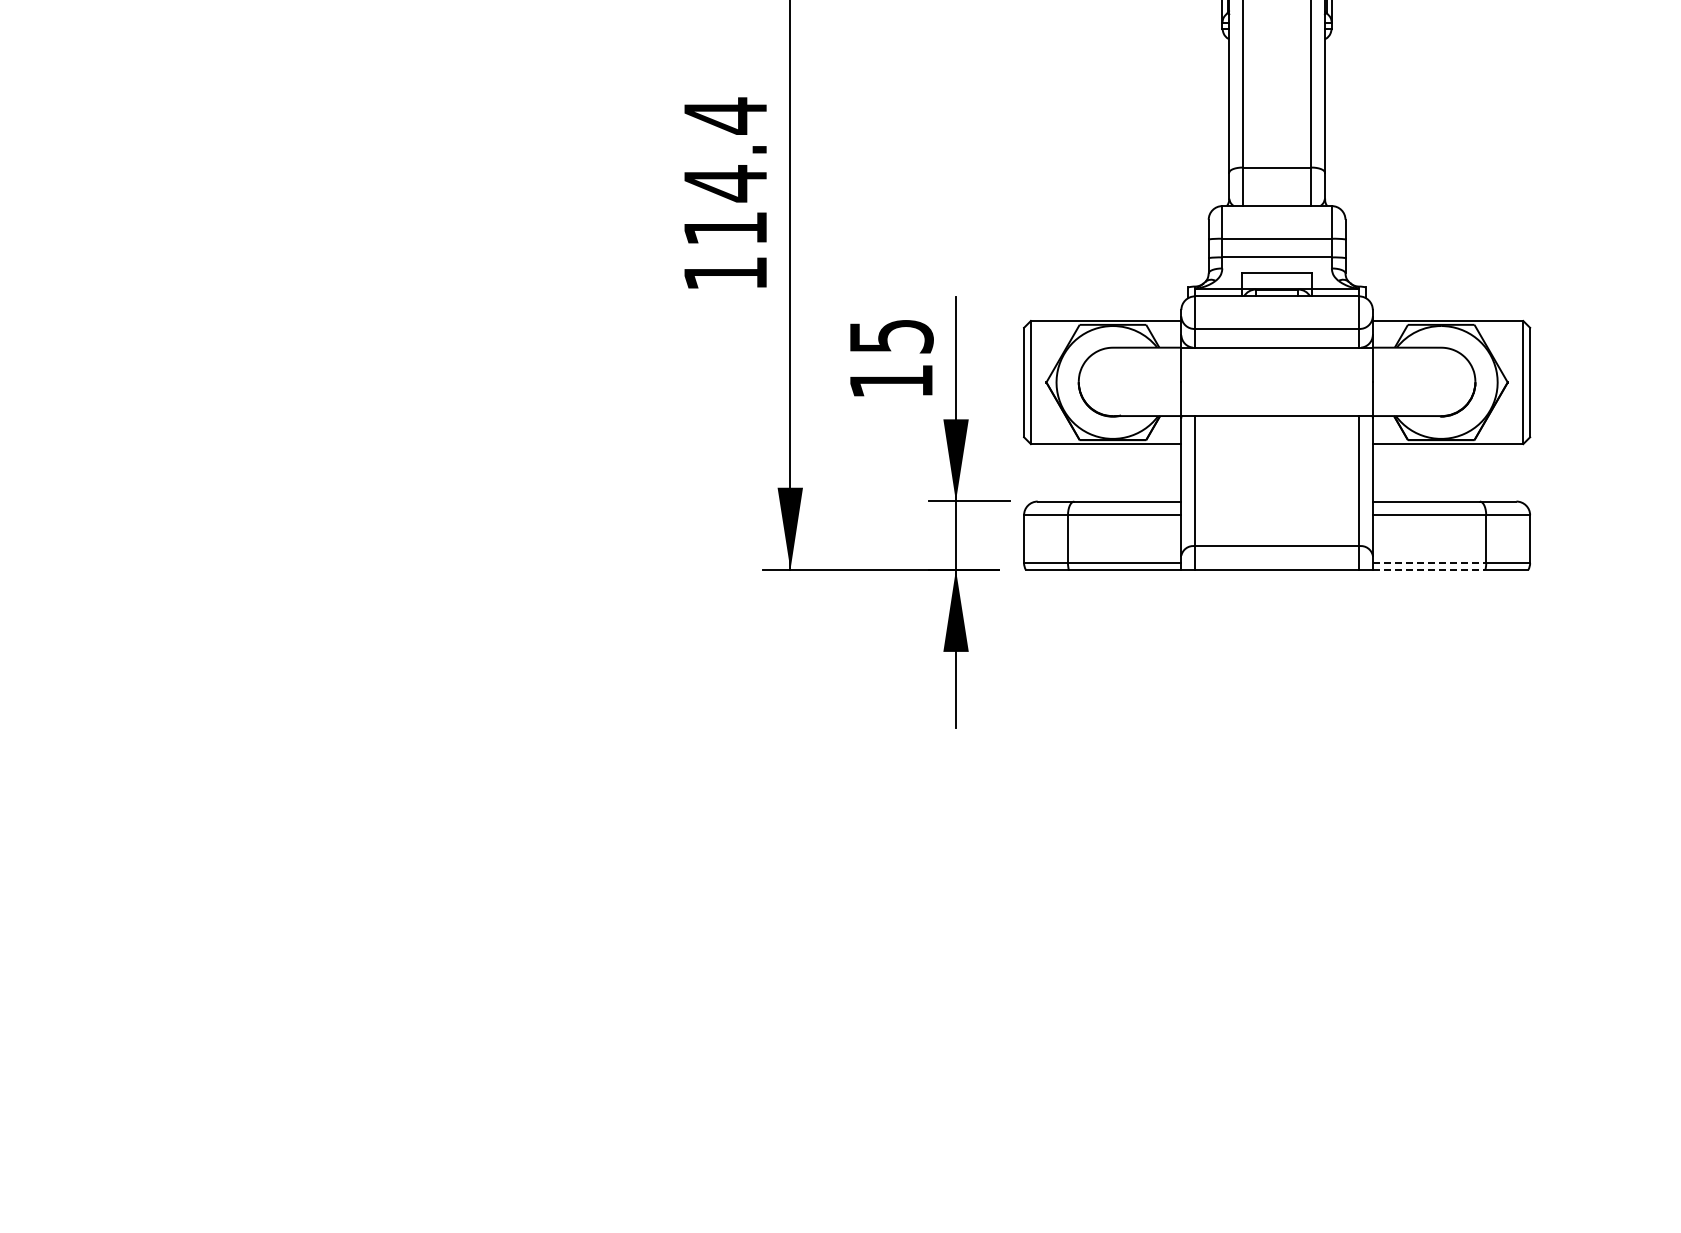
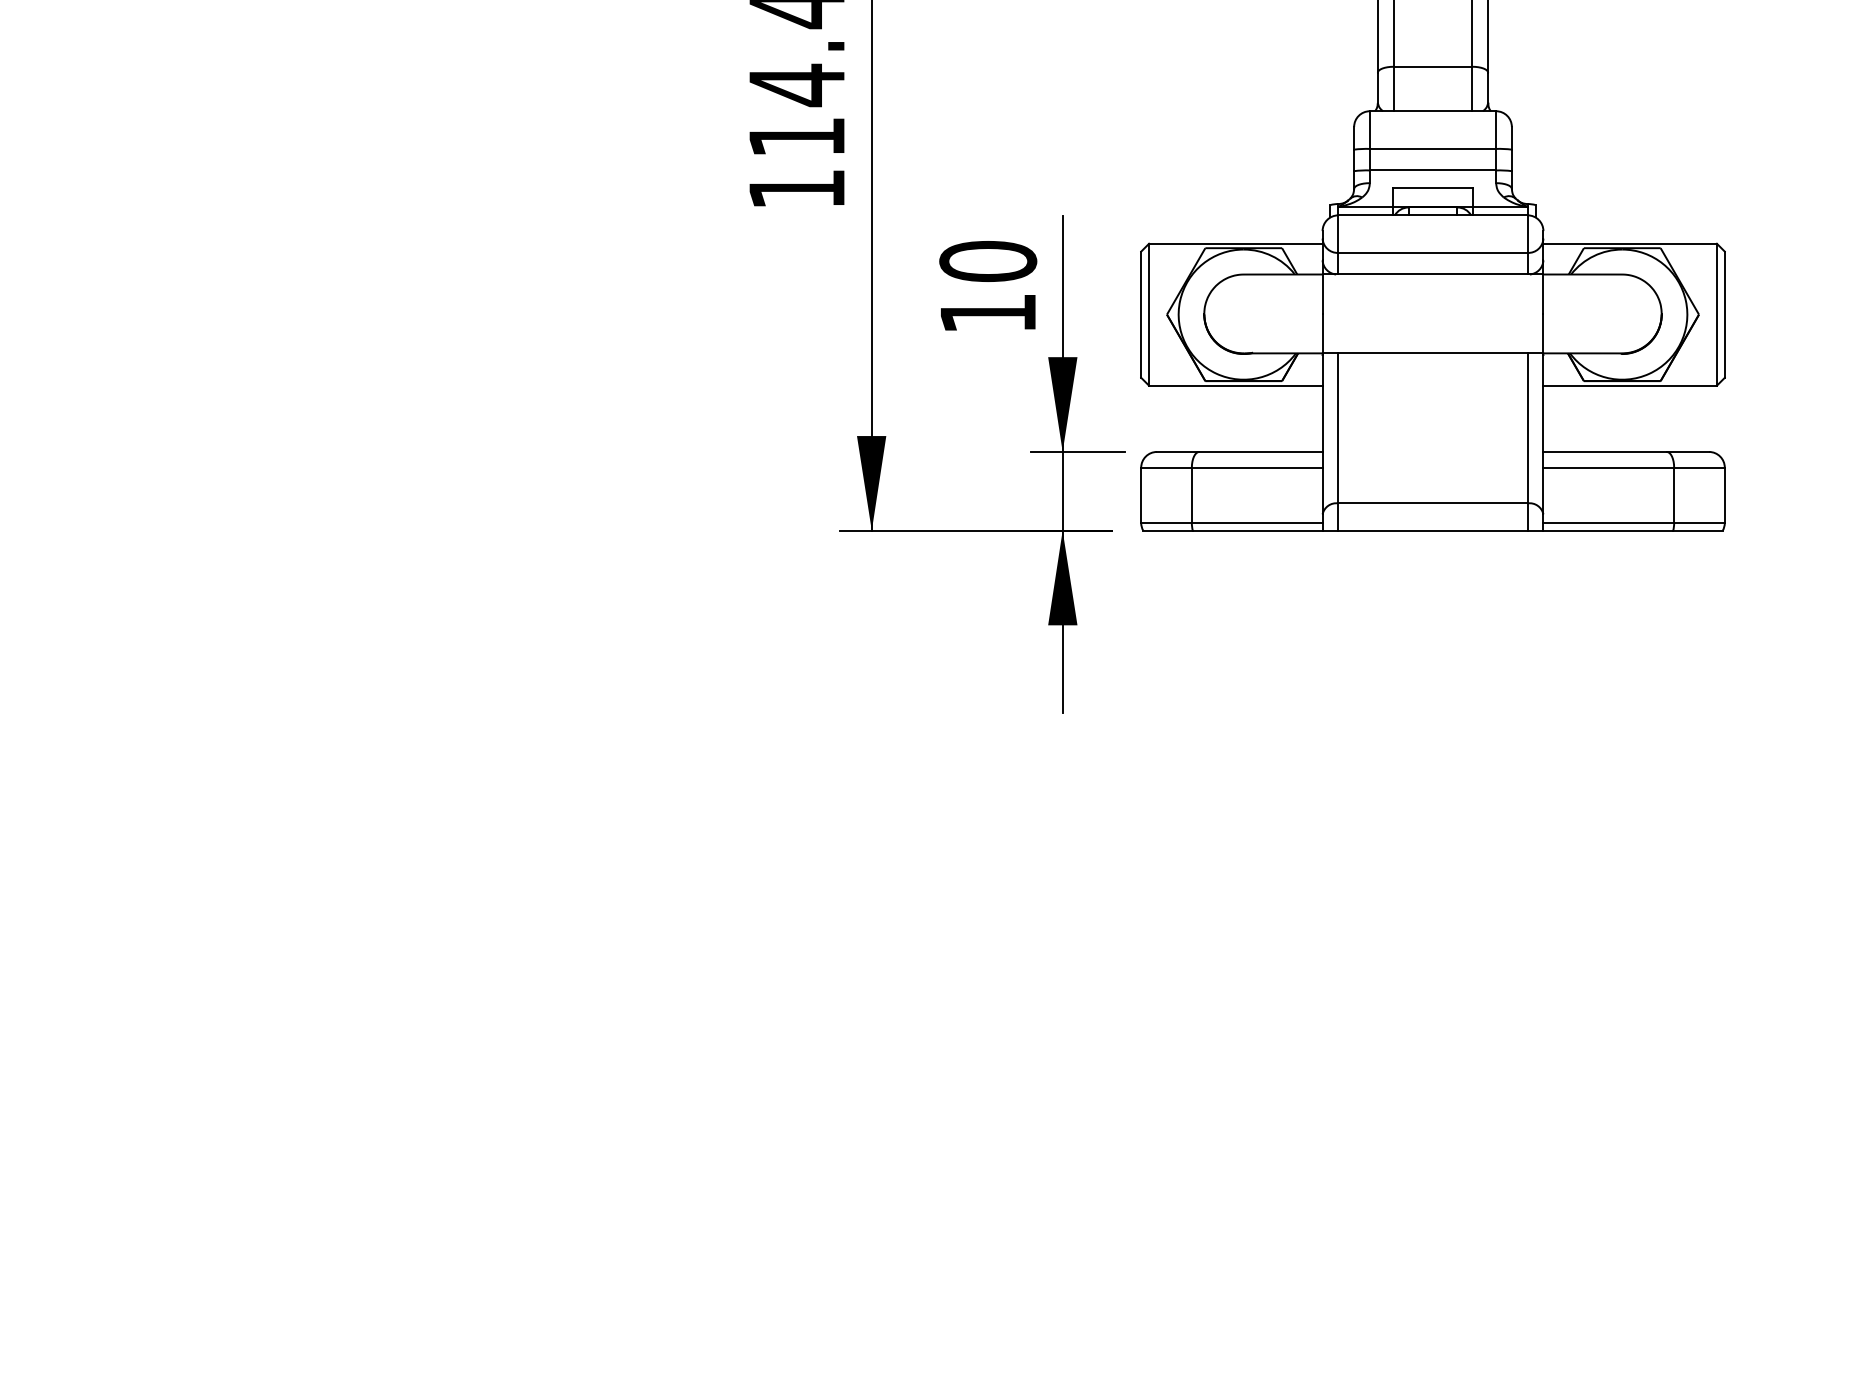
text: (891, 336) -> (988, 261), 15 -> 10
line: (1429, 563) -> (1608, 523), dashed -> solid
line: (1429, 569) -> (1608, 530), dashed -> solid

